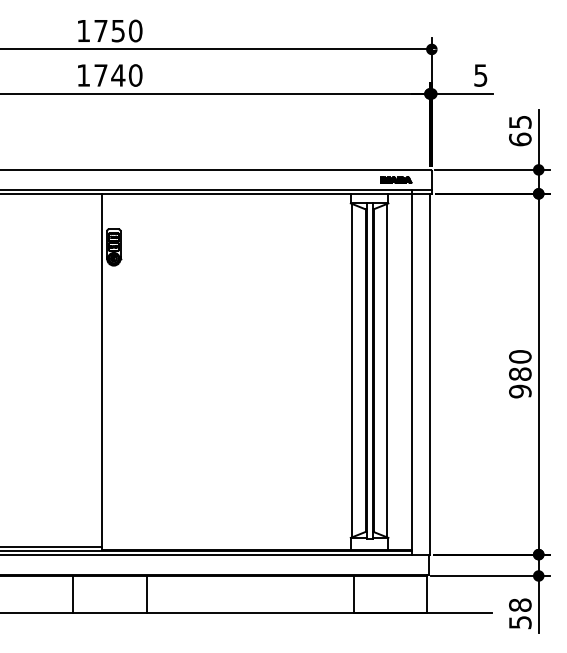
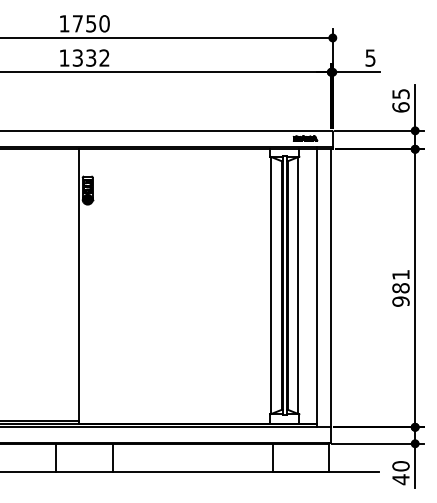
text: (118, 75) -> (91, 58), 1740 -> 1332
text: (520, 356) -> (401, 274), 980 -> 981
text: (520, 613) -> (401, 472), 58 -> 40

